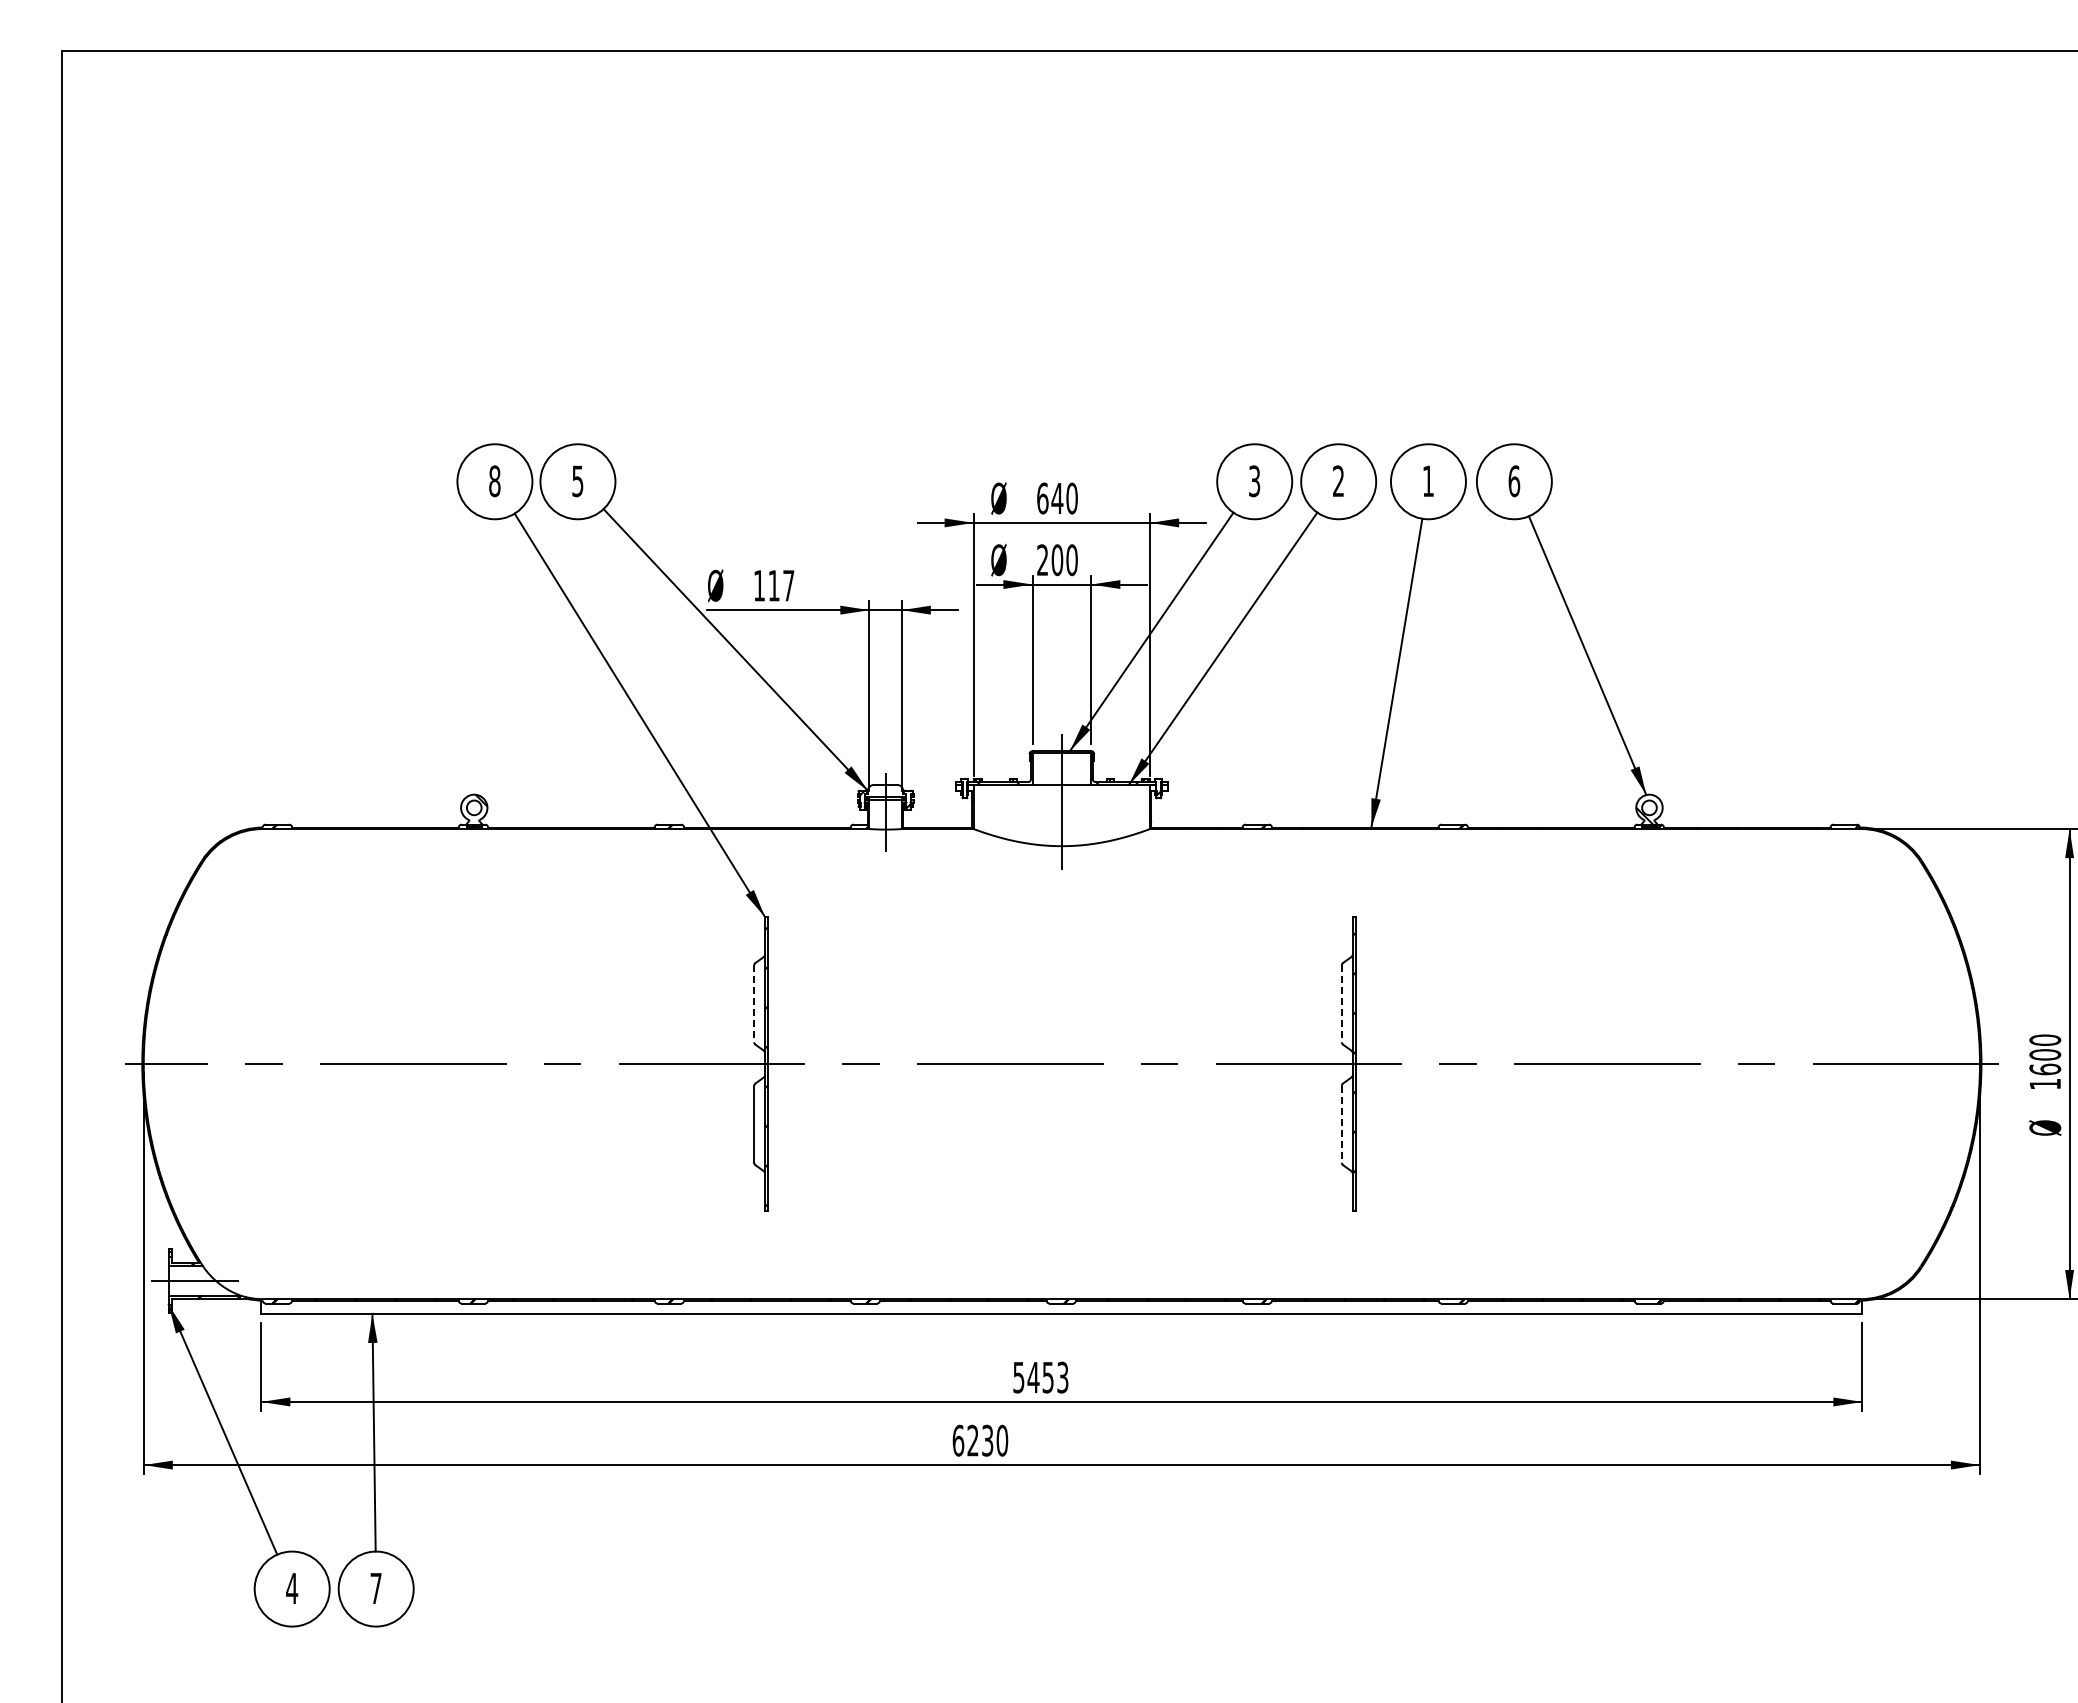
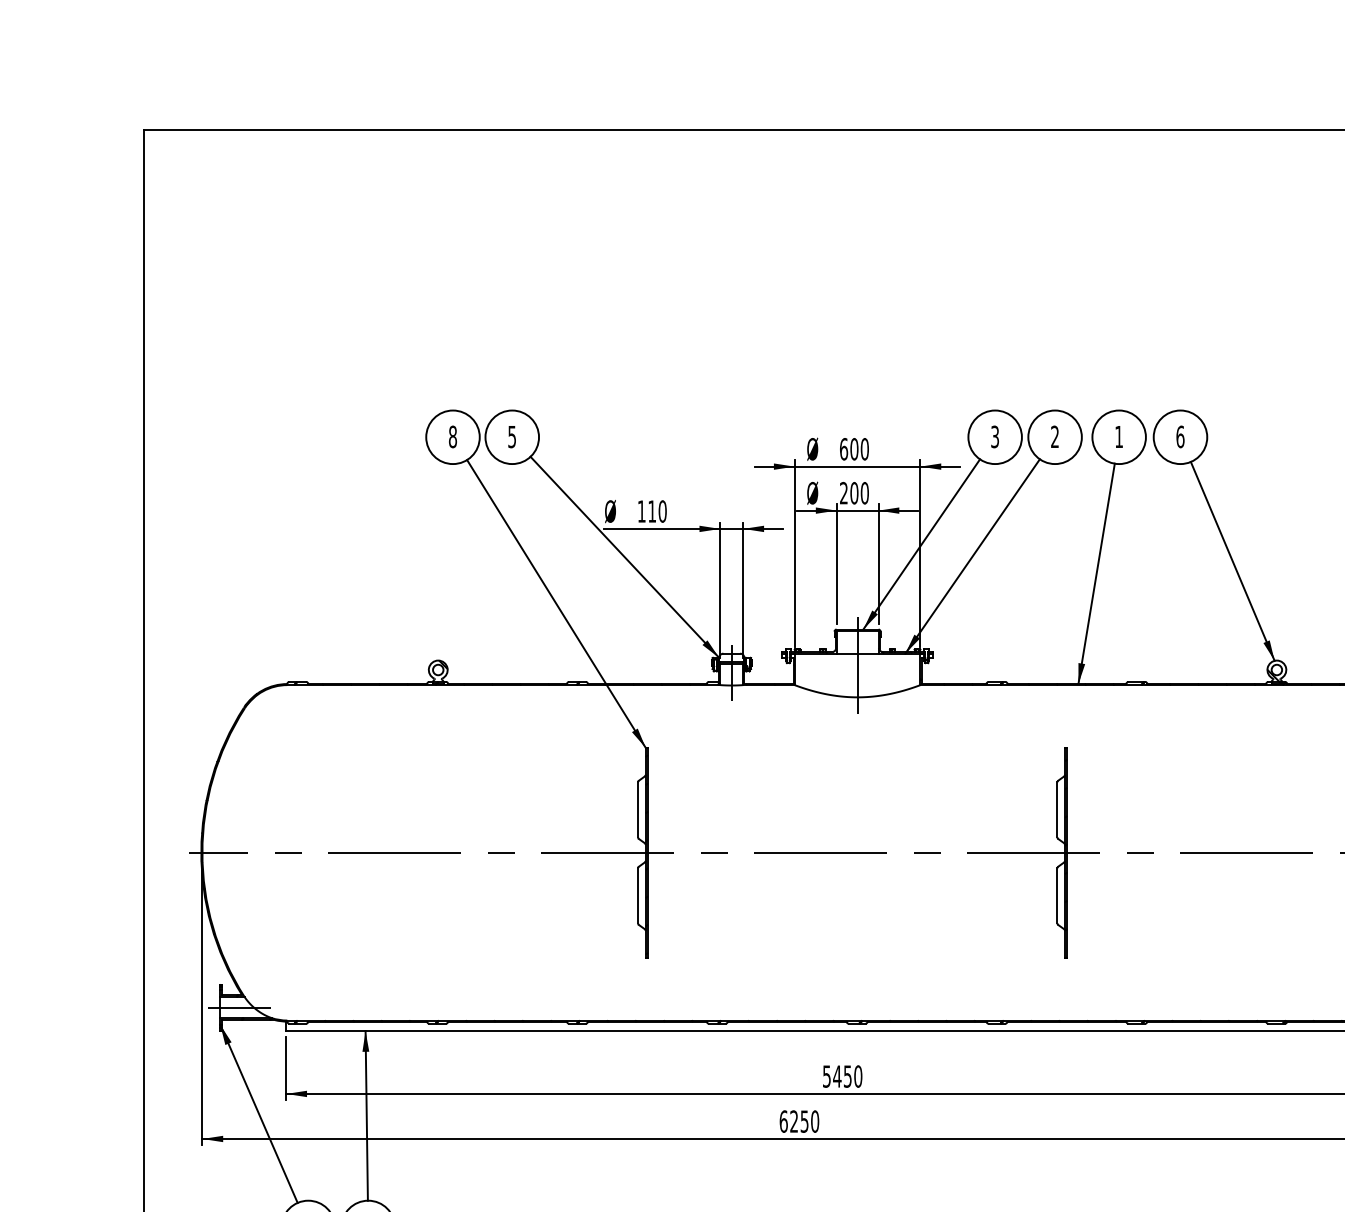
text: (1057, 498) -> (854, 449), 640 -> 600
text: (788, 585) -> (662, 511), 117 -> 110
line: (754, 1004) -> (638, 810), dashed -> solid
line: (1341, 1004) -> (1057, 810), dashed -> solid
line: (1341, 1124) -> (1057, 895), dashed -> solid
text: (1062, 1377) -> (858, 1076), 5453 -> 5450
text: (987, 1439) -> (804, 1120), 6230 -> 6250

